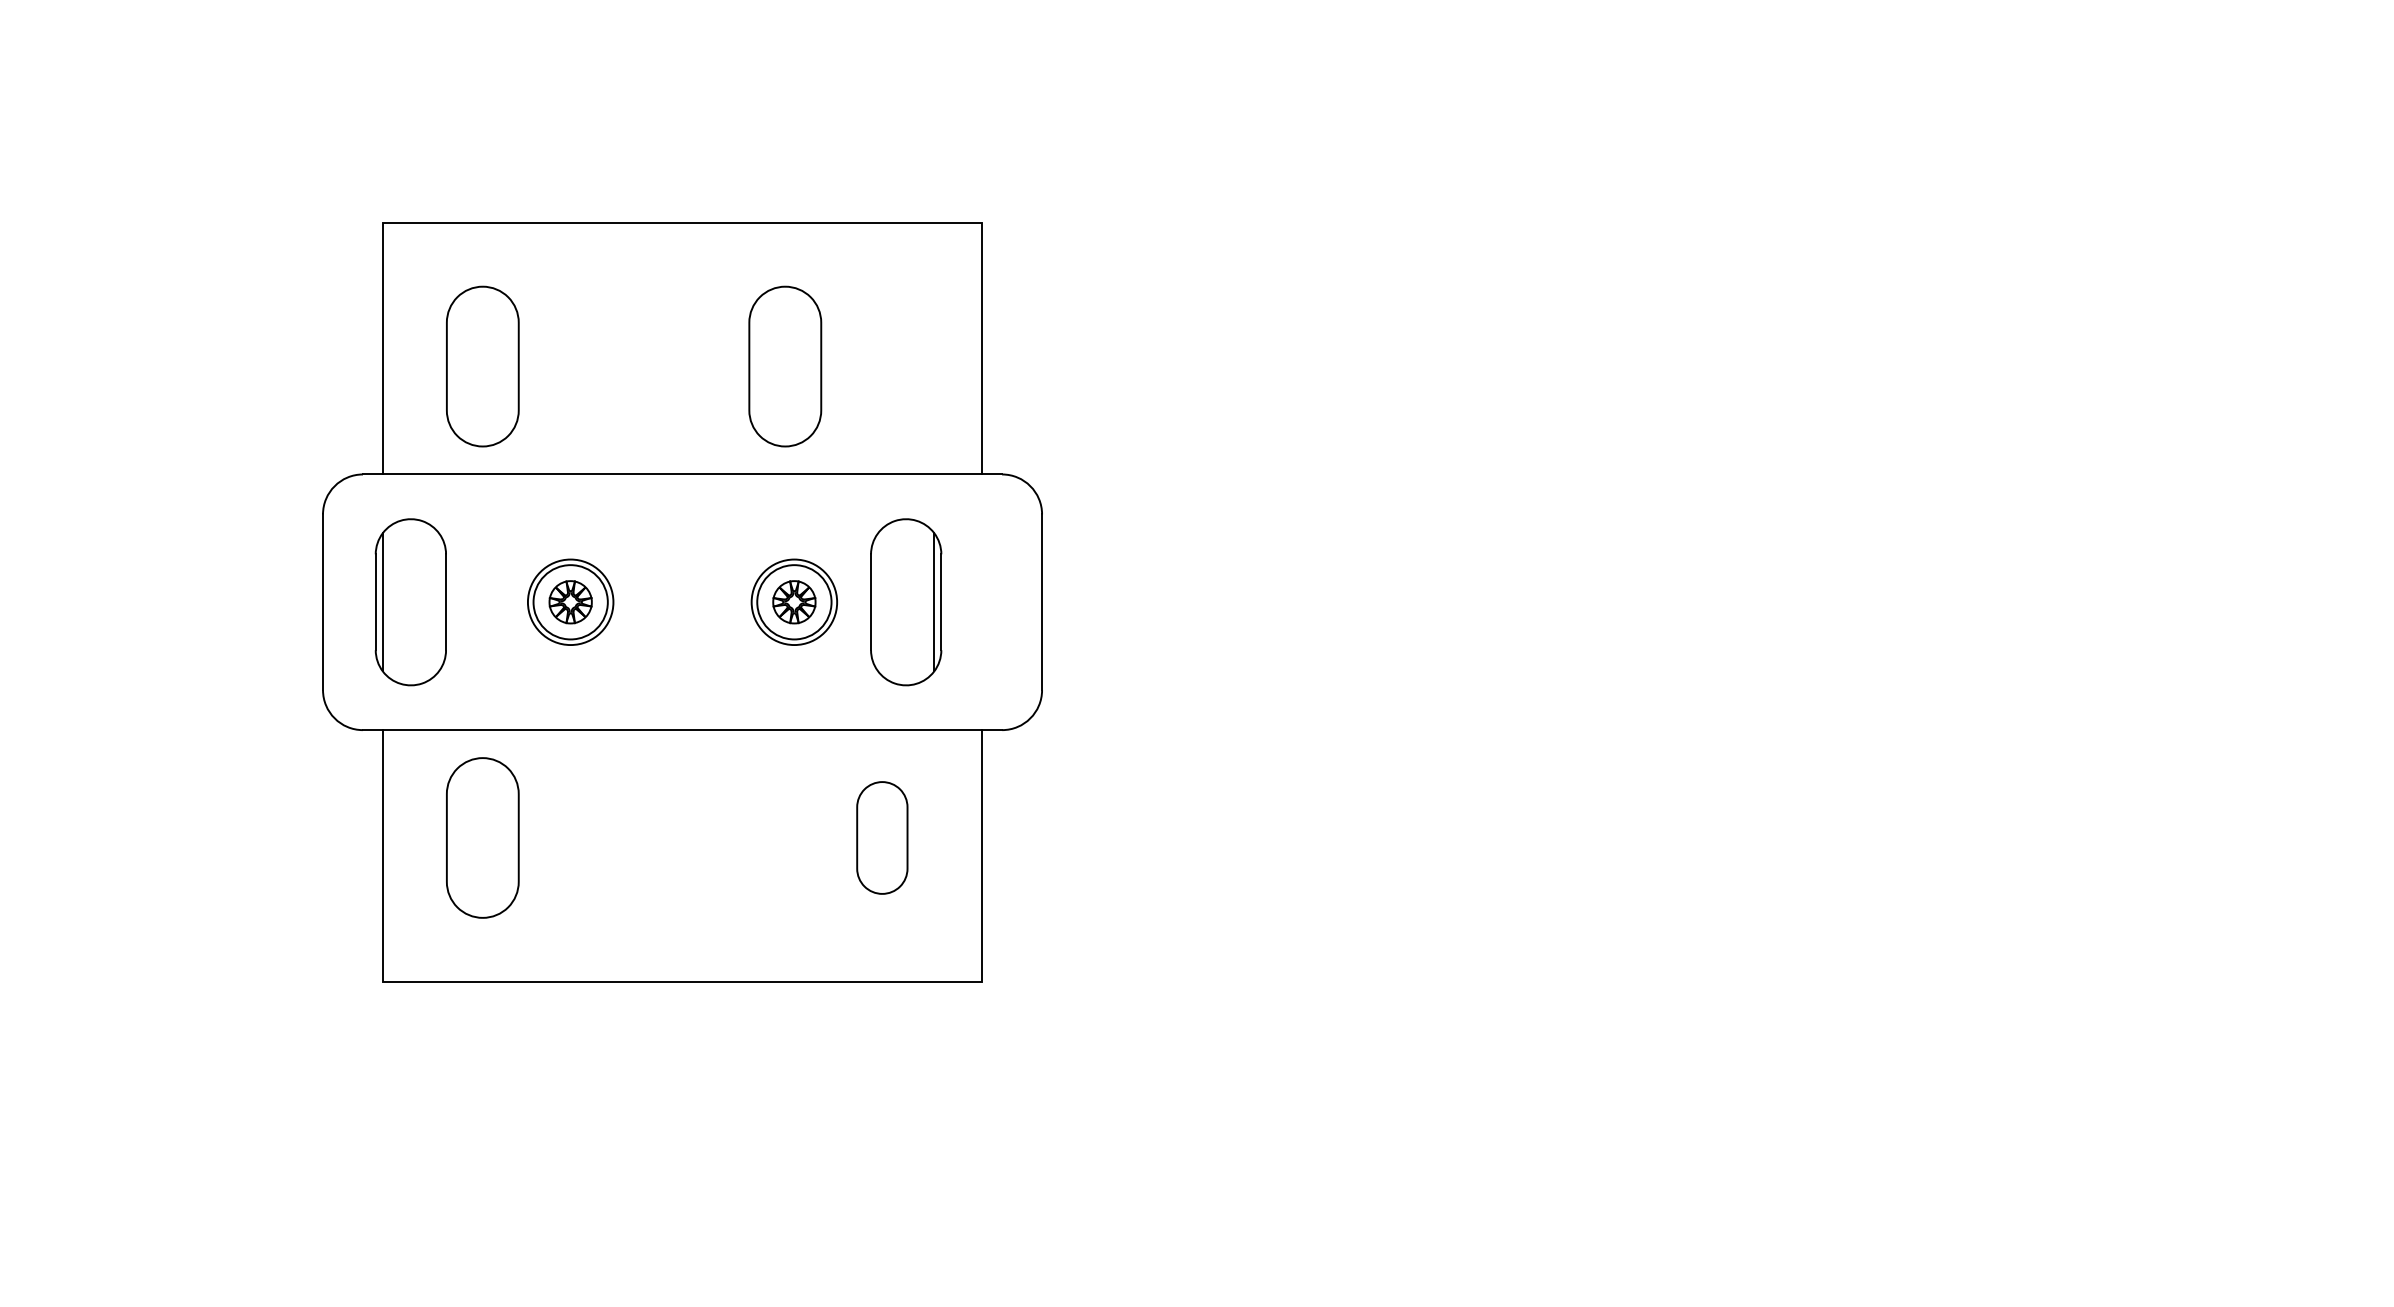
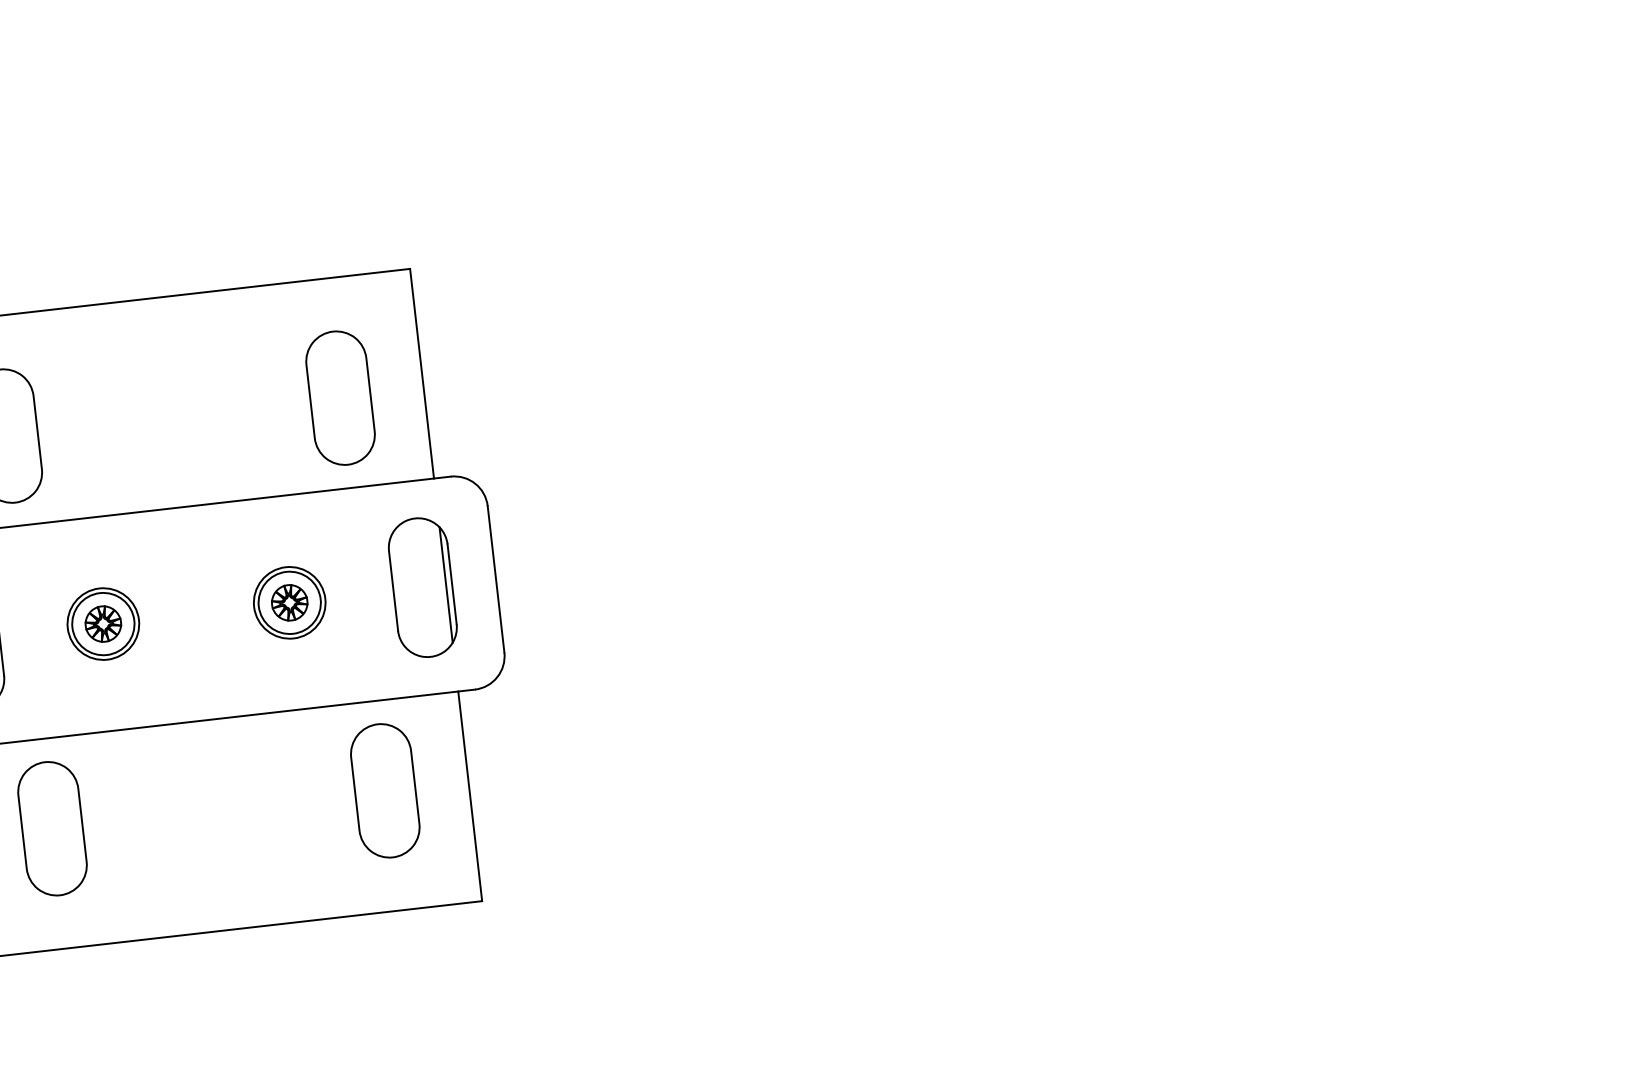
part: (785, 366) -> (340, 398), moved
part: (906, 602) -> (423, 587), moved
part: (882, 837) -> (385, 790), size x1.43

